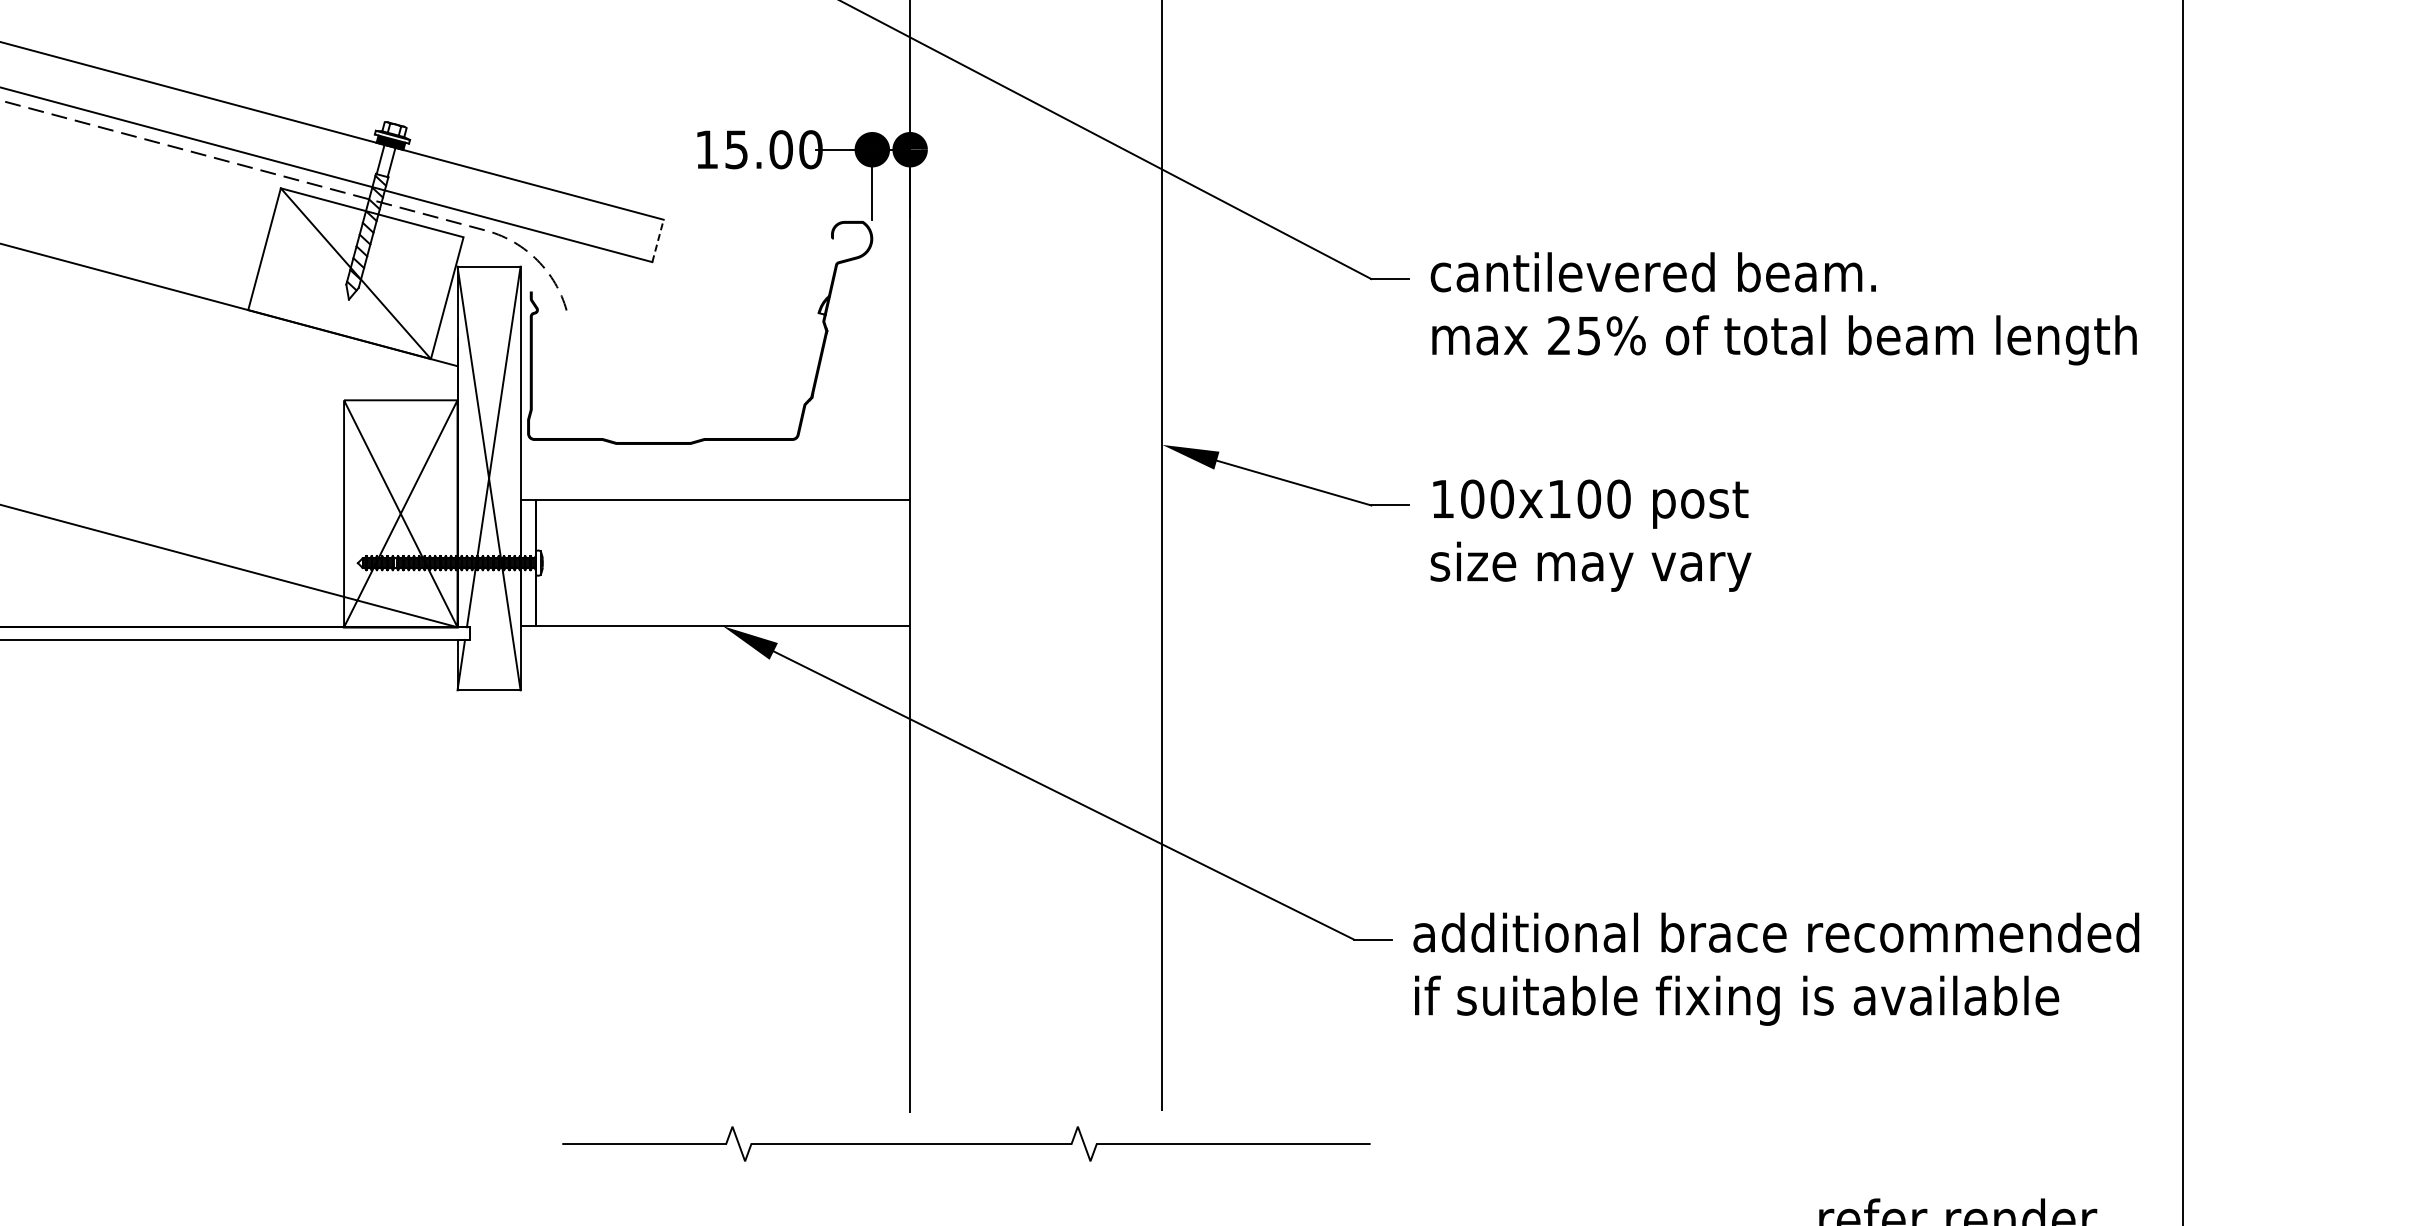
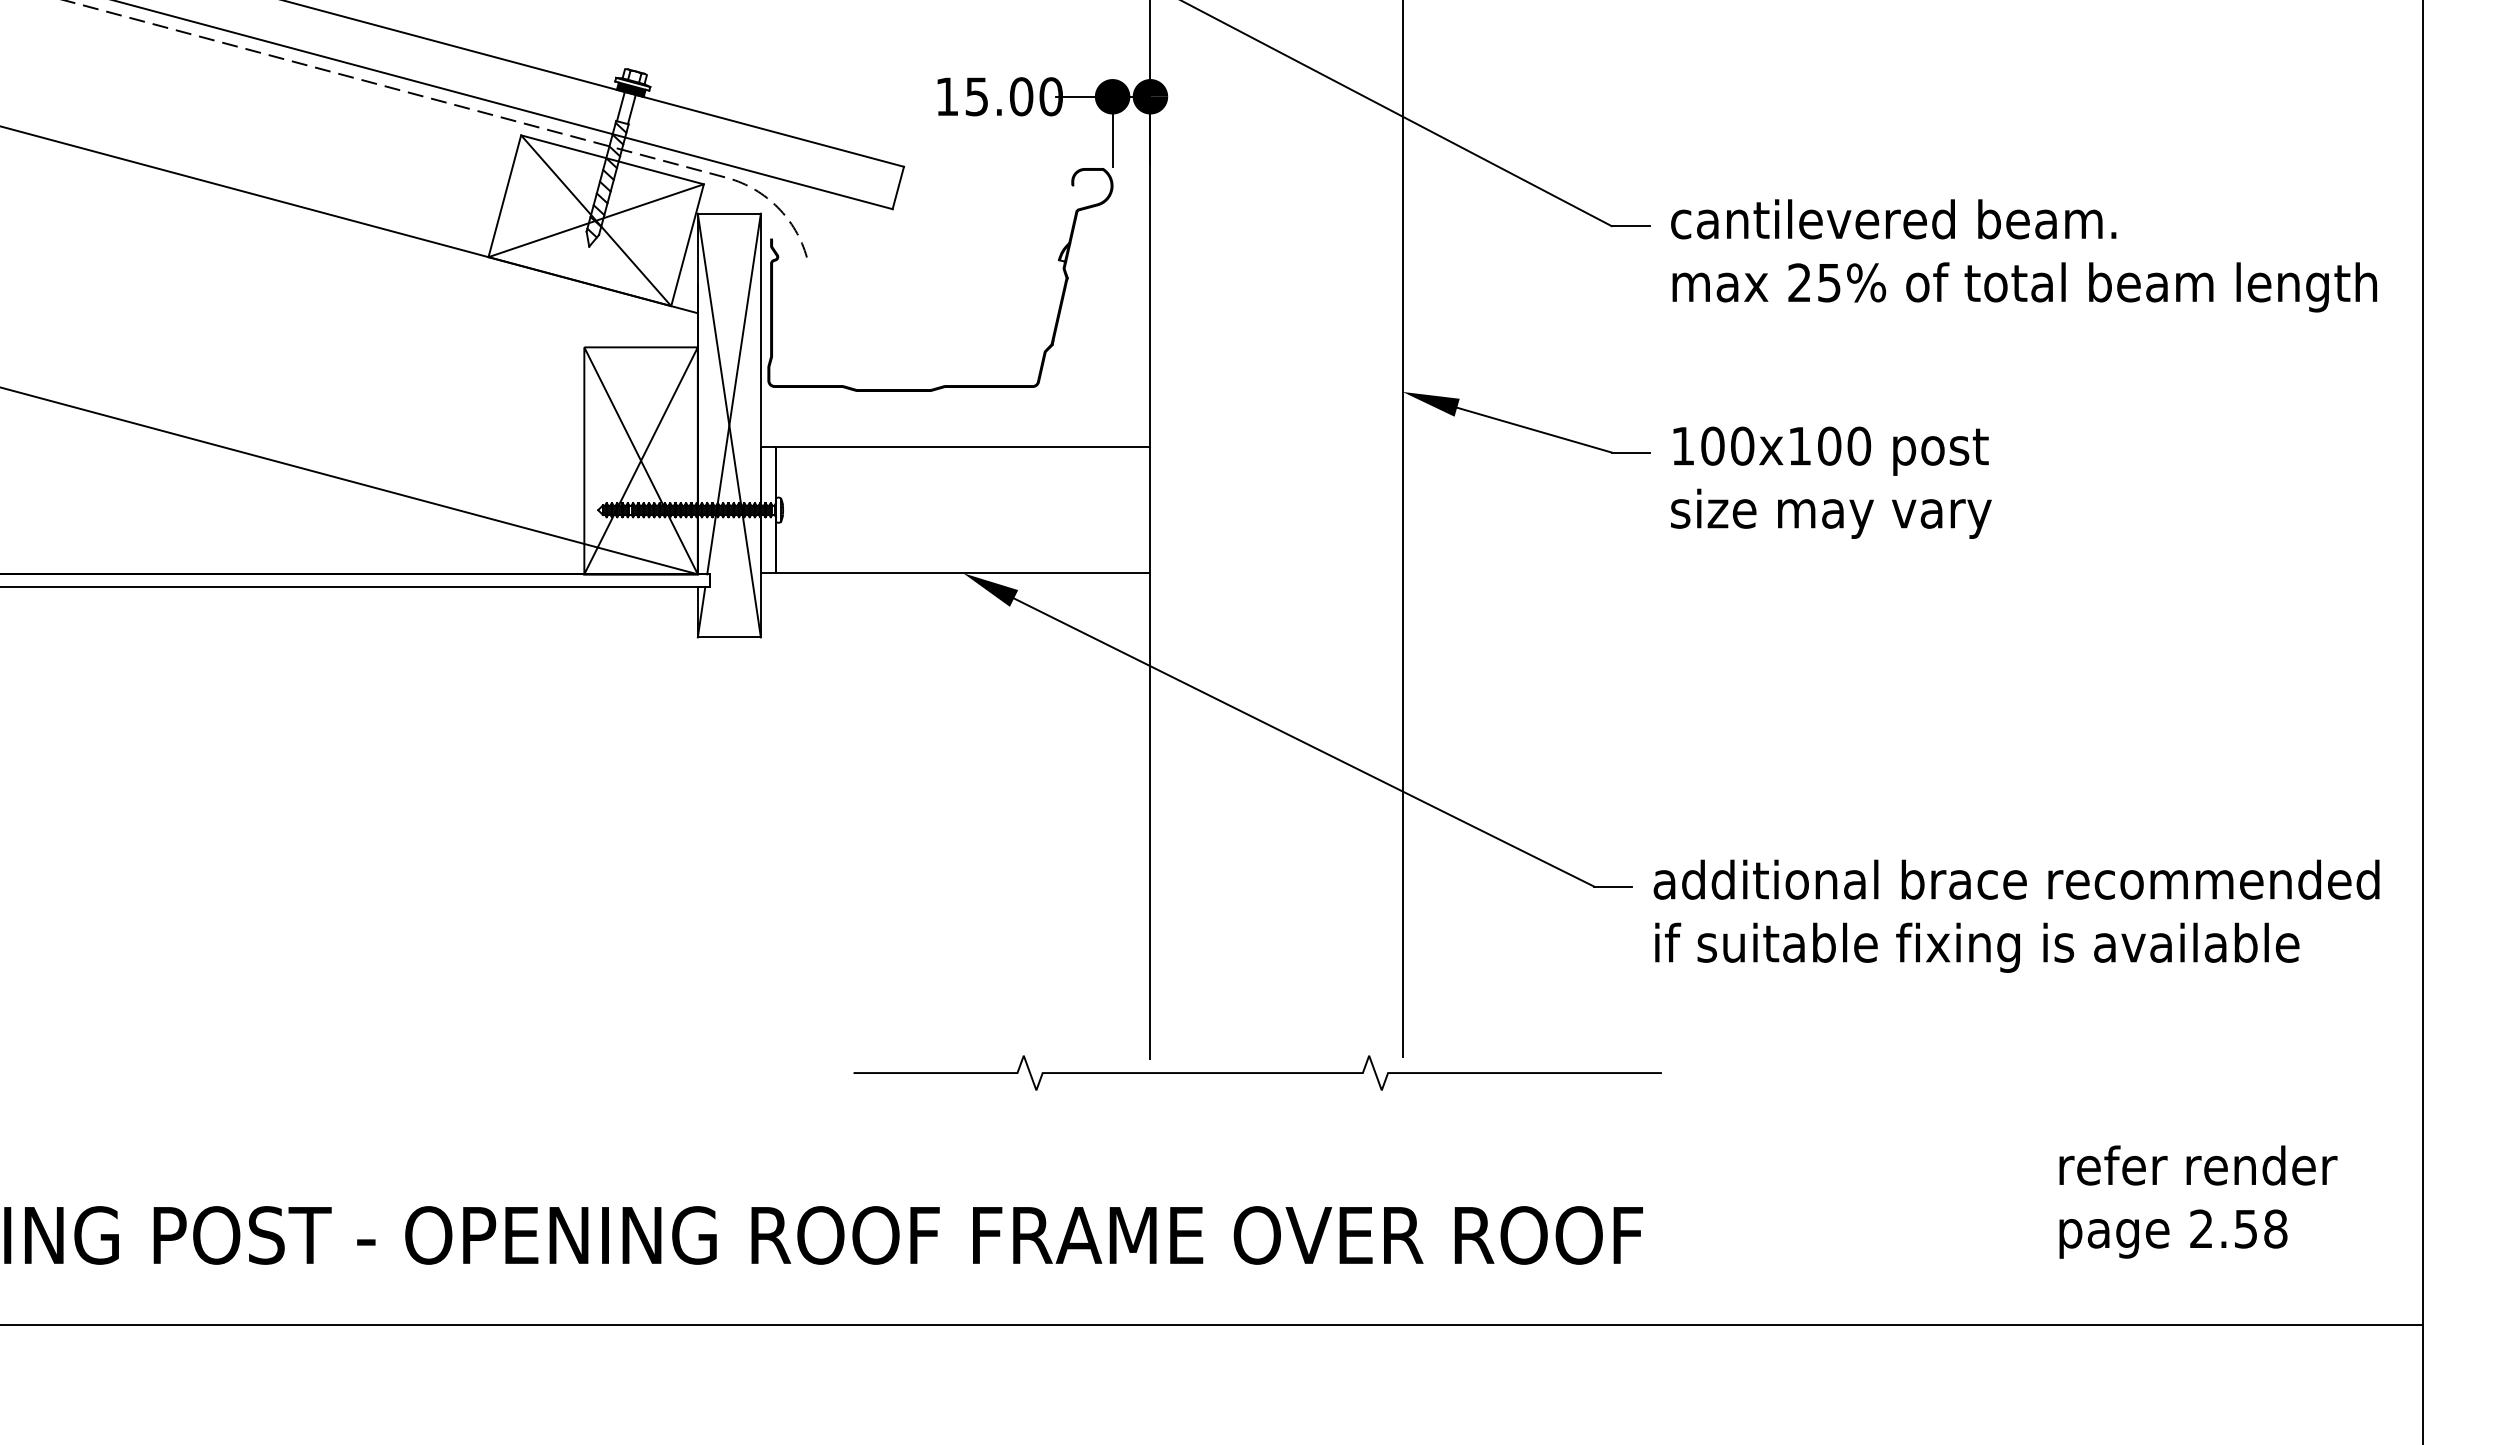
line: (658, 240) -> (898, 187), dashed -> solid
line: (355, 273) -> (595, 220), added
curve: (966, 1143) -> (1257, 1072), moved

